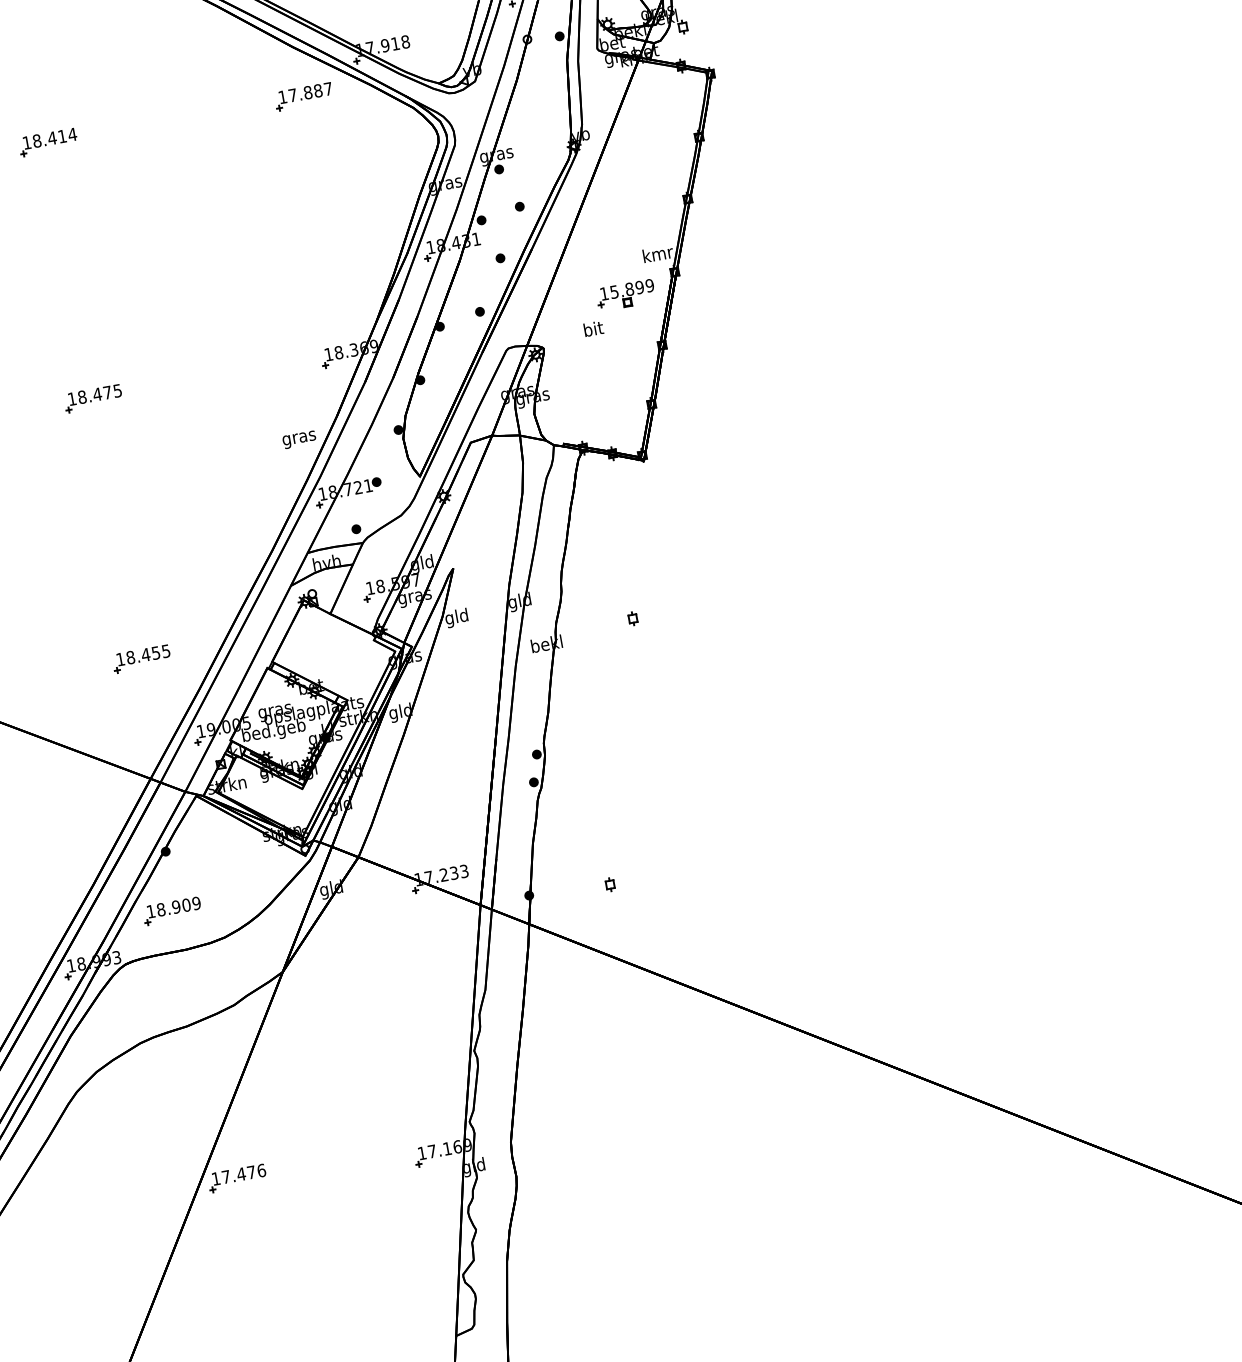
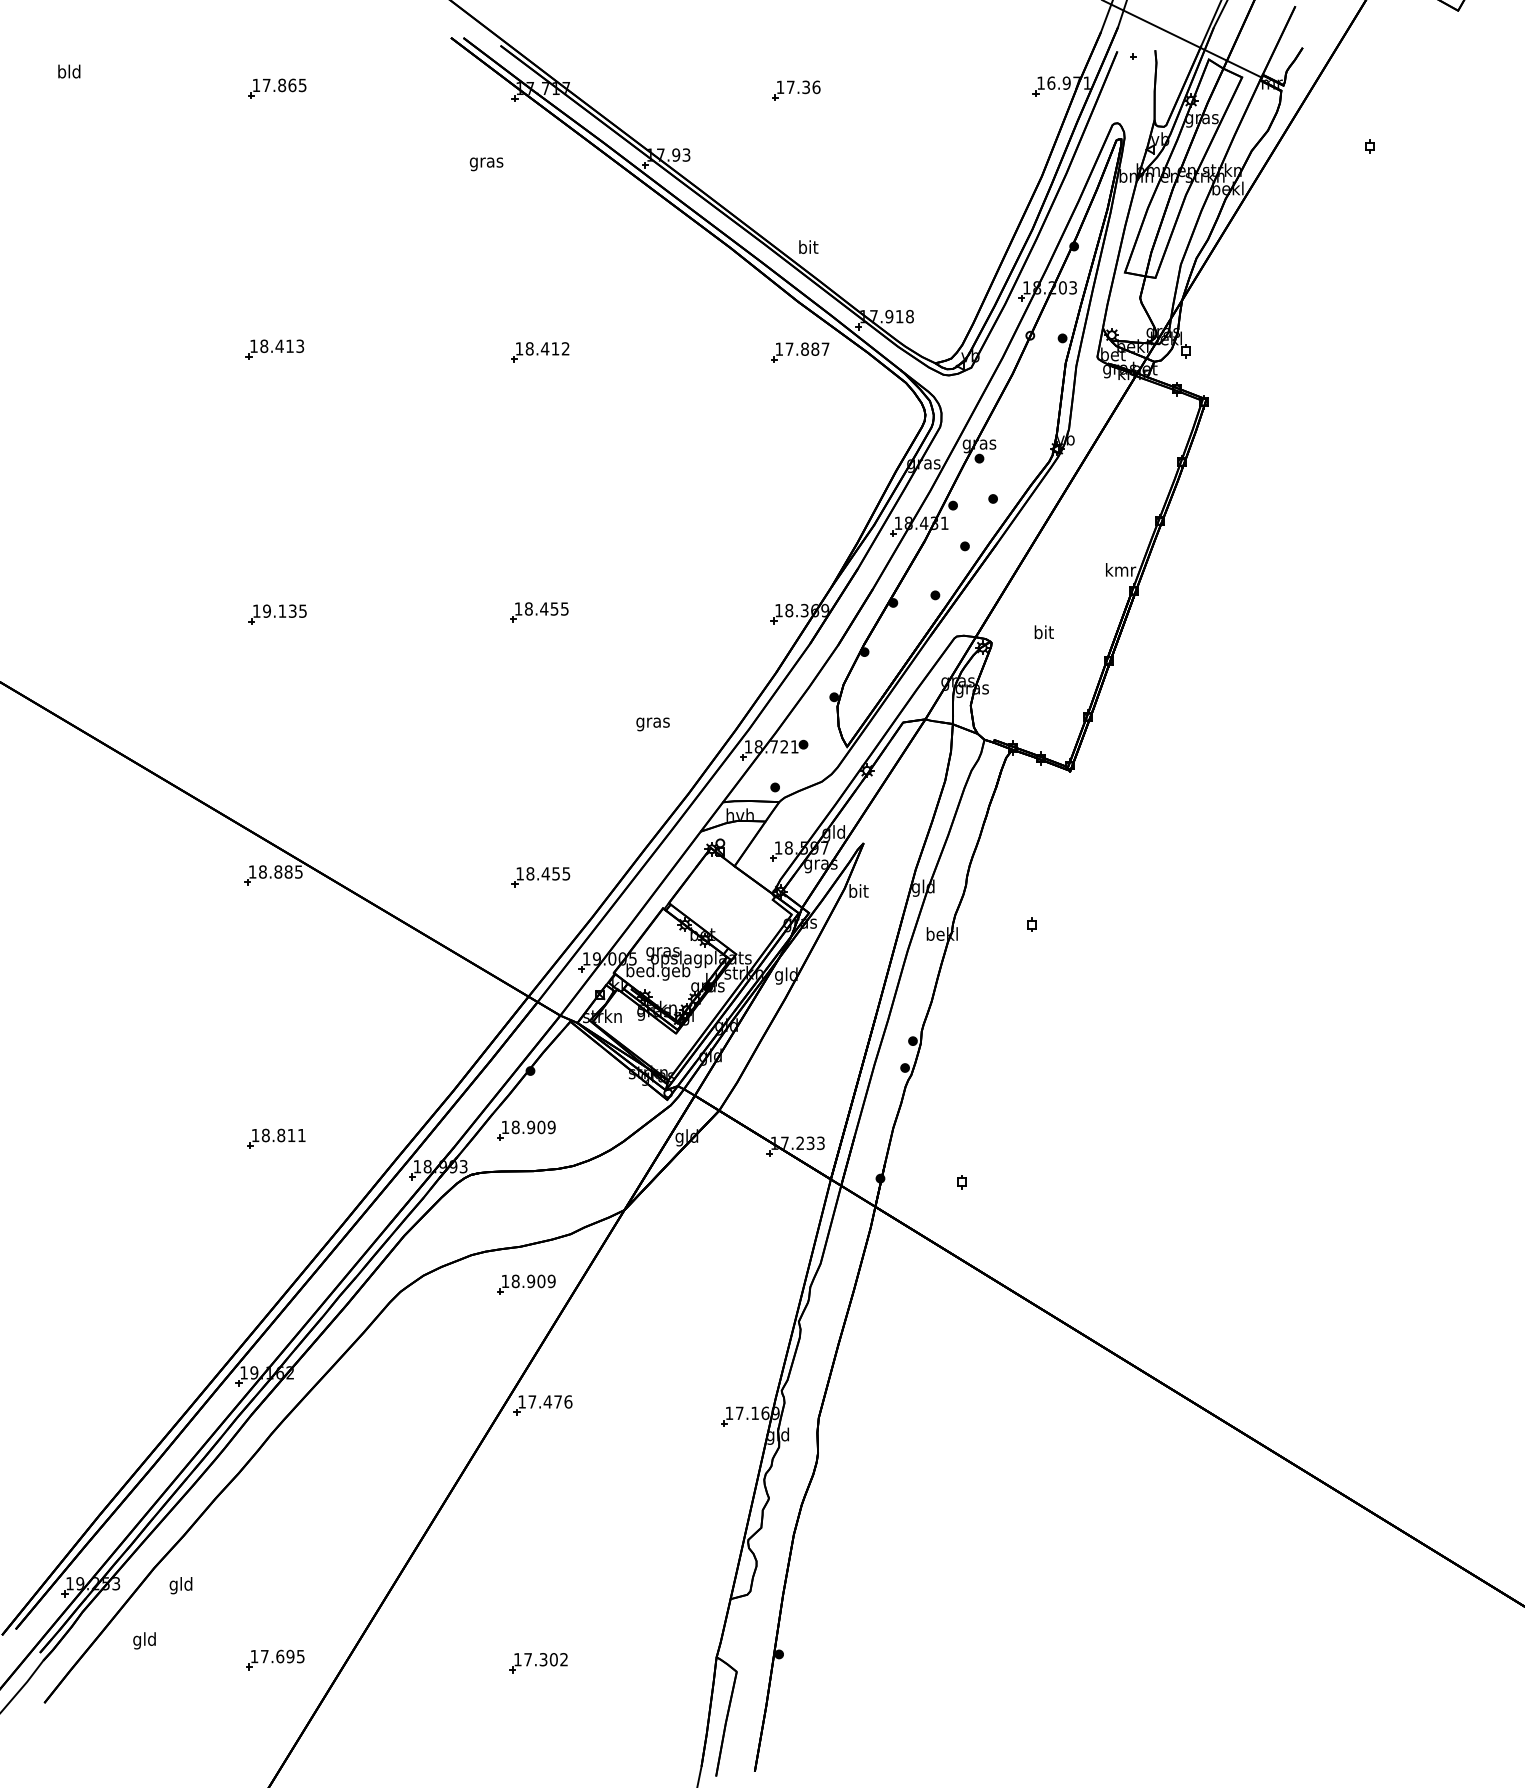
text: (72, 134) -> (565, 348), 18.414 -> 18.412
part: (625, 294) -> (1081, 604), removed
text: (107, 392) -> (554, 608), 18.475 -> 18.455
text: (298, 440) -> (652, 724), moved
text: (456, 617) -> (858, 892), gld -> bit
part: (199, 1062) -> (526, 1284), added

